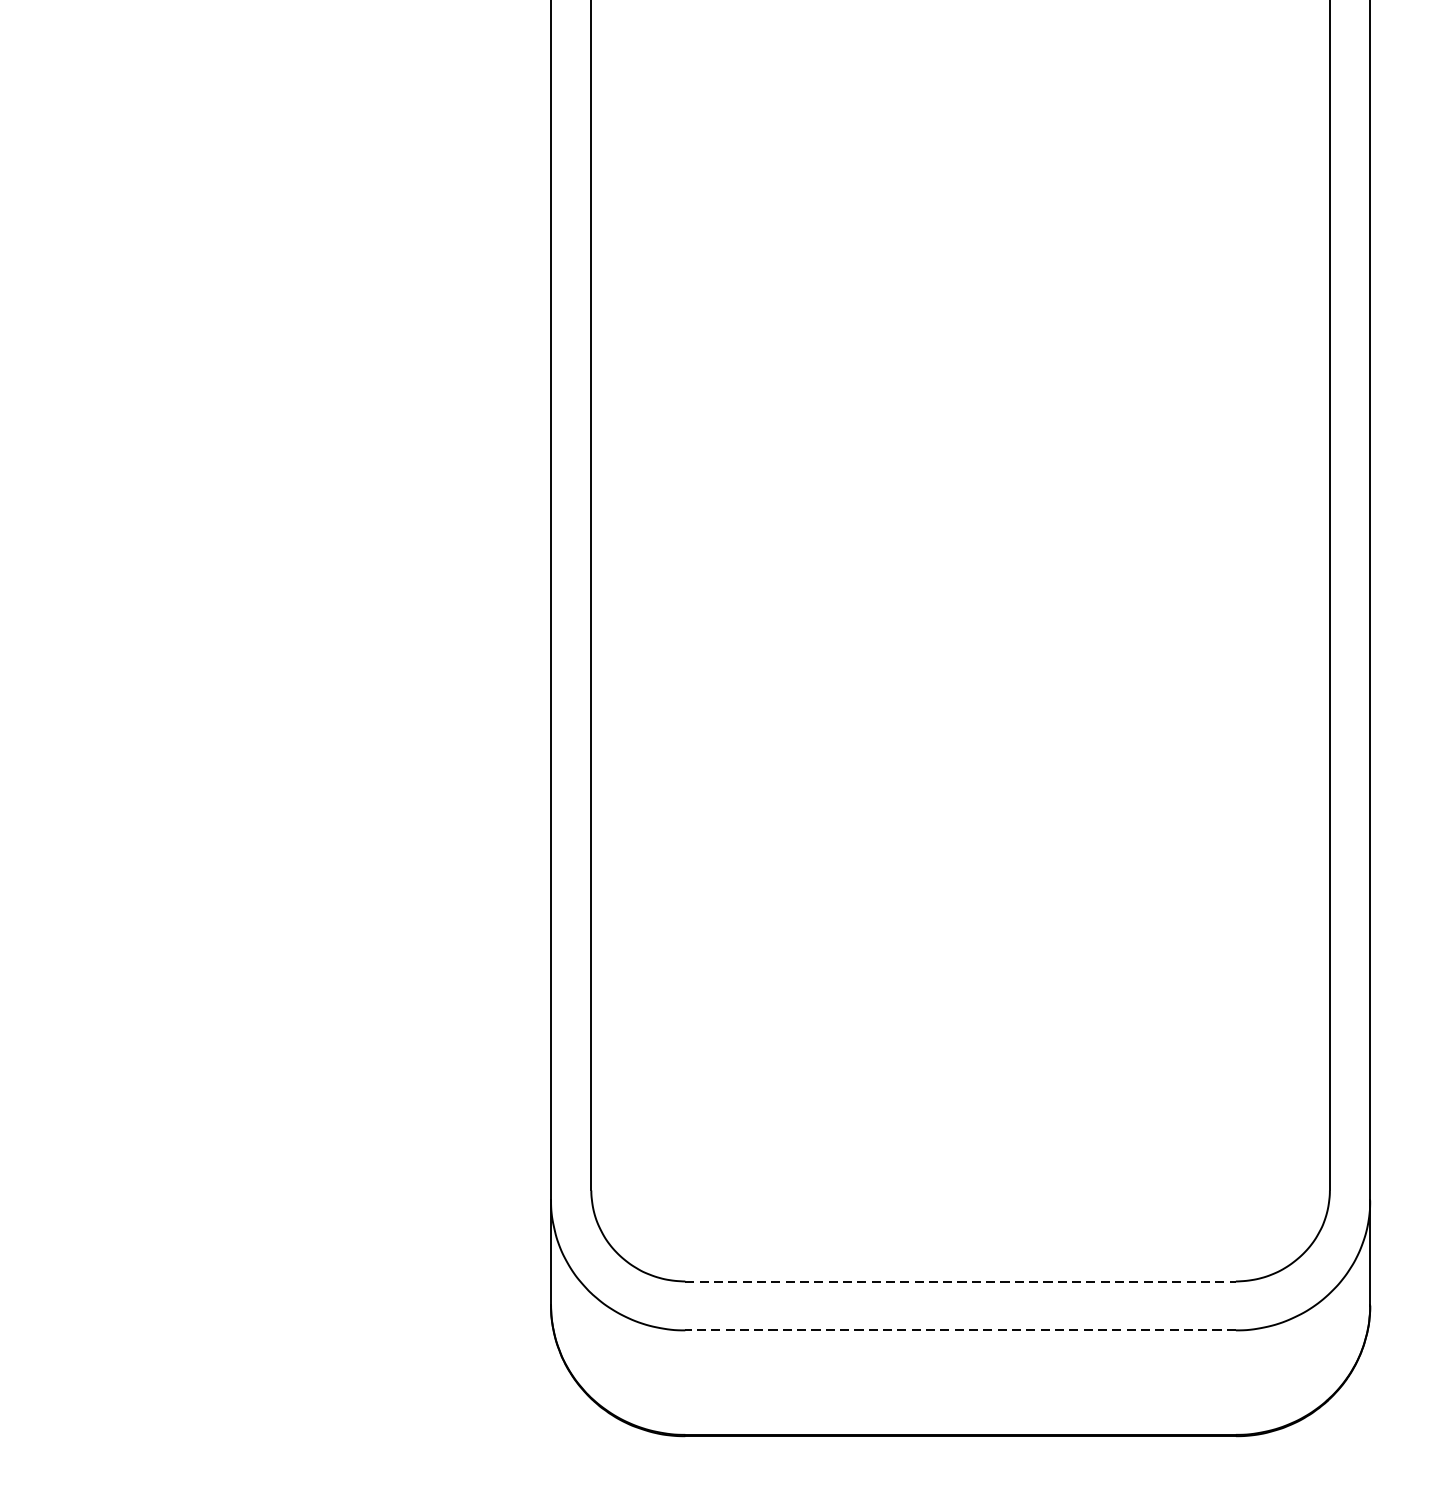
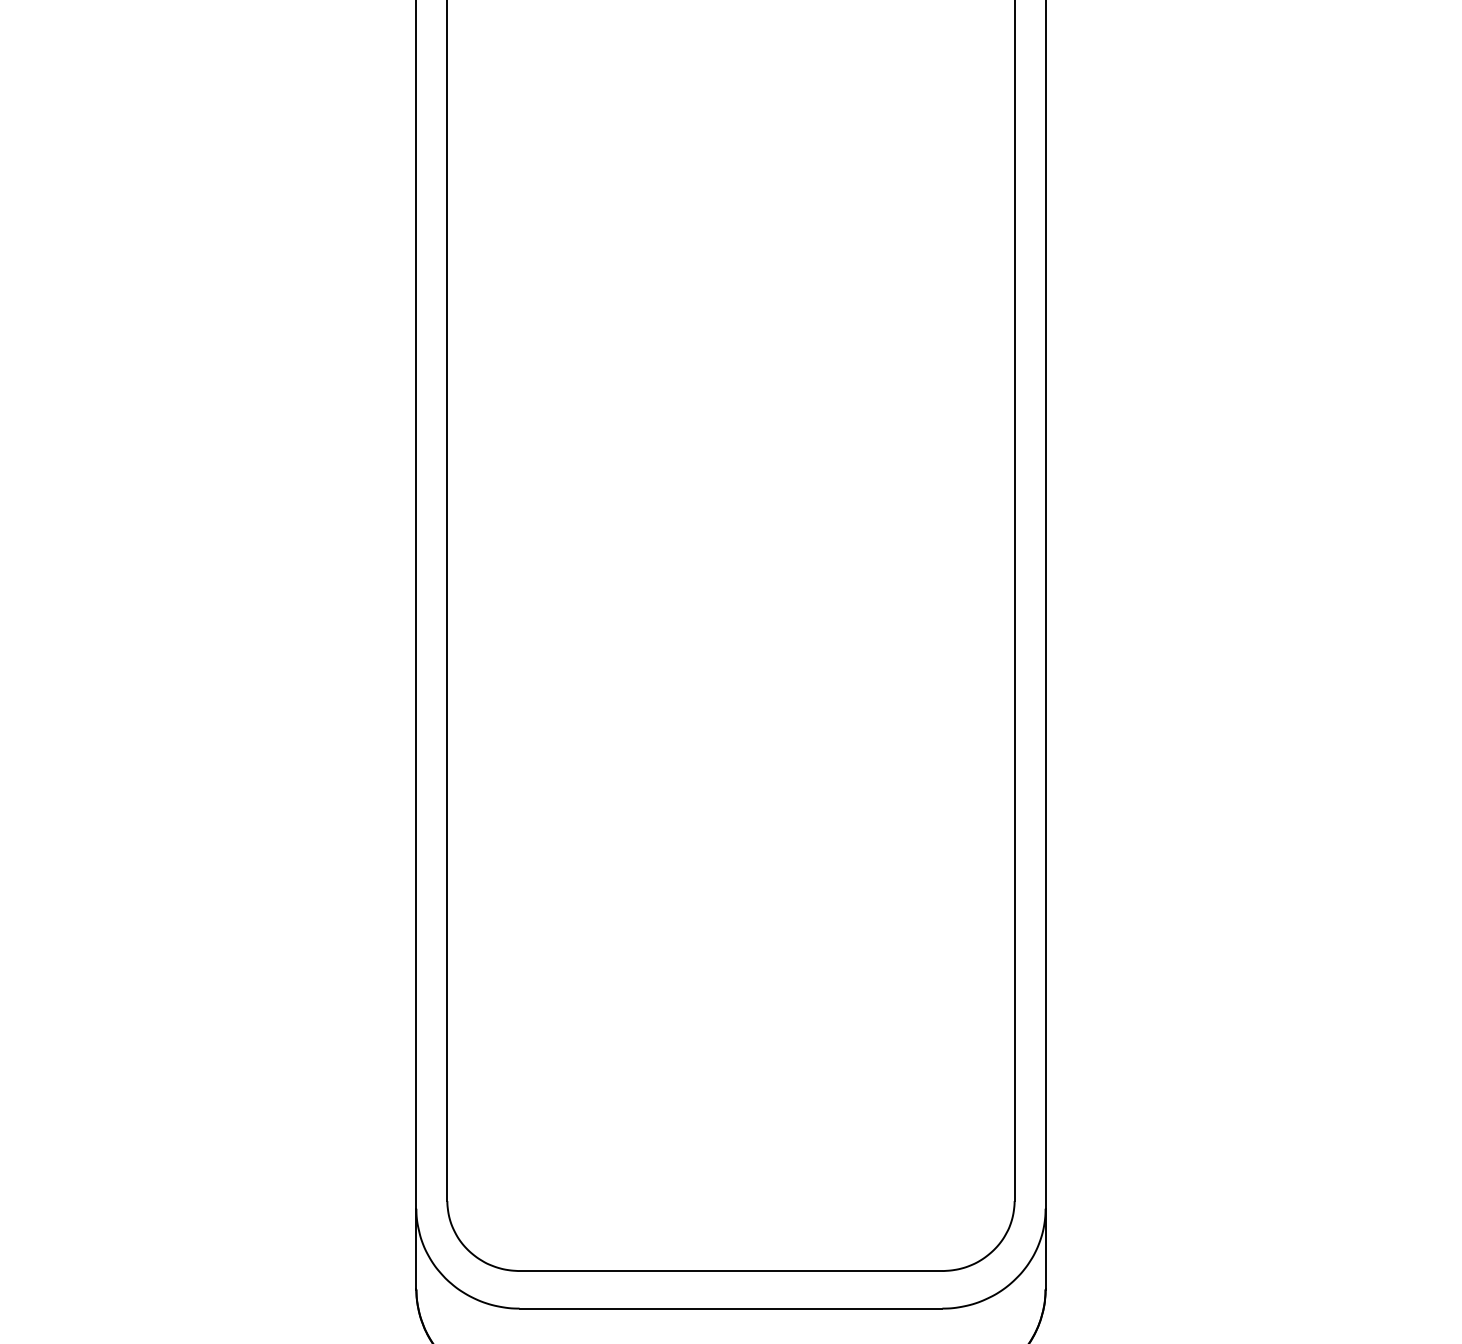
line: (961, 1282) -> (731, 1271), dashed -> solid
line: (959, 1330) -> (730, 1308), dashed -> solid

